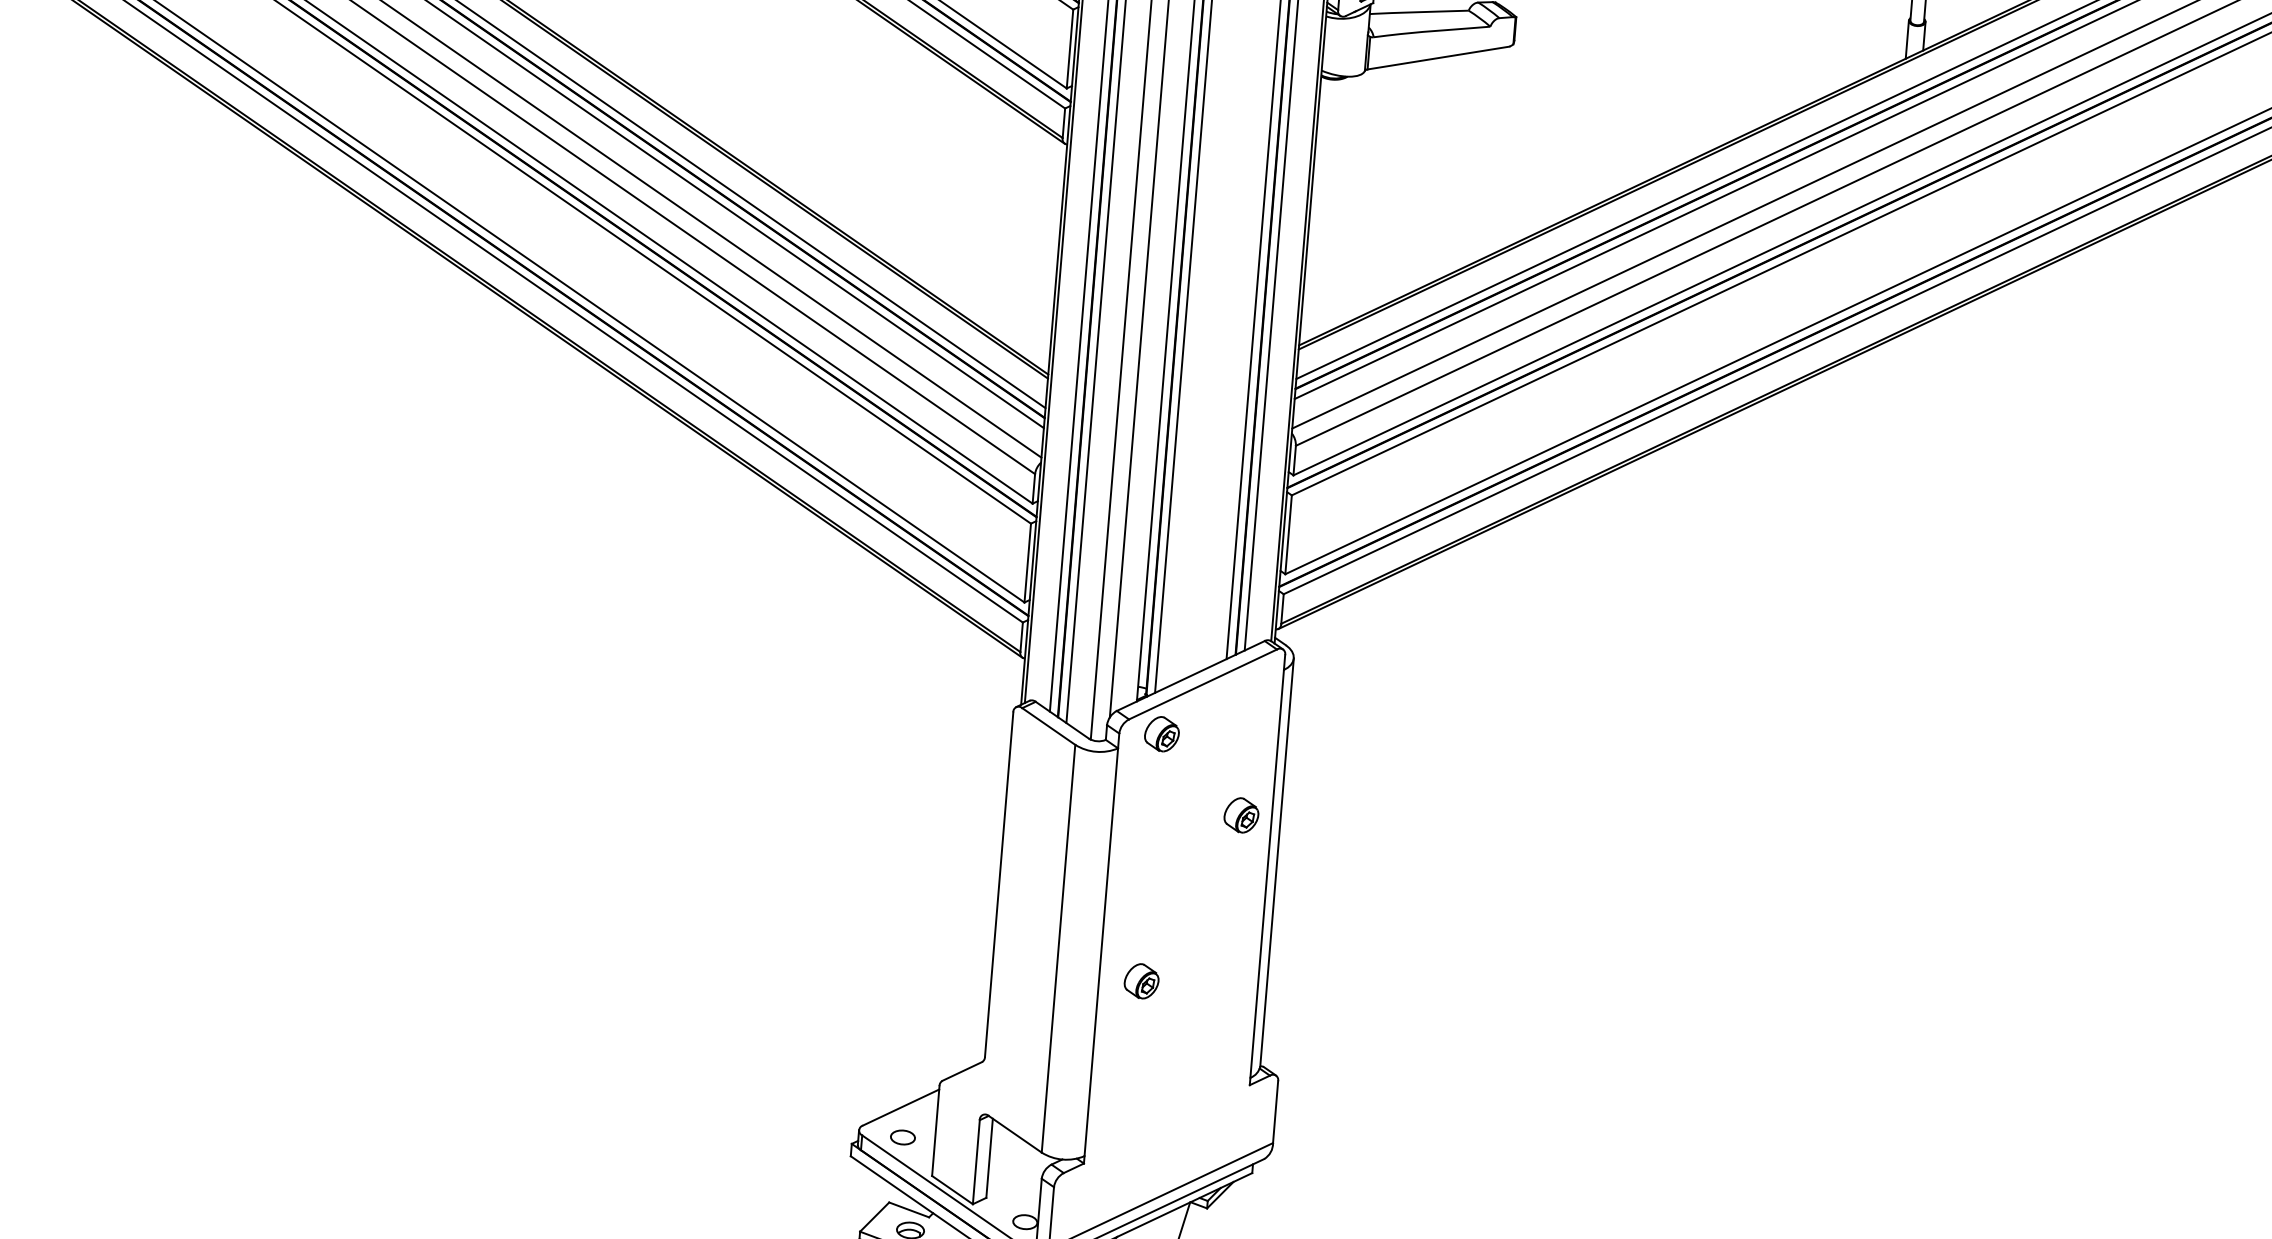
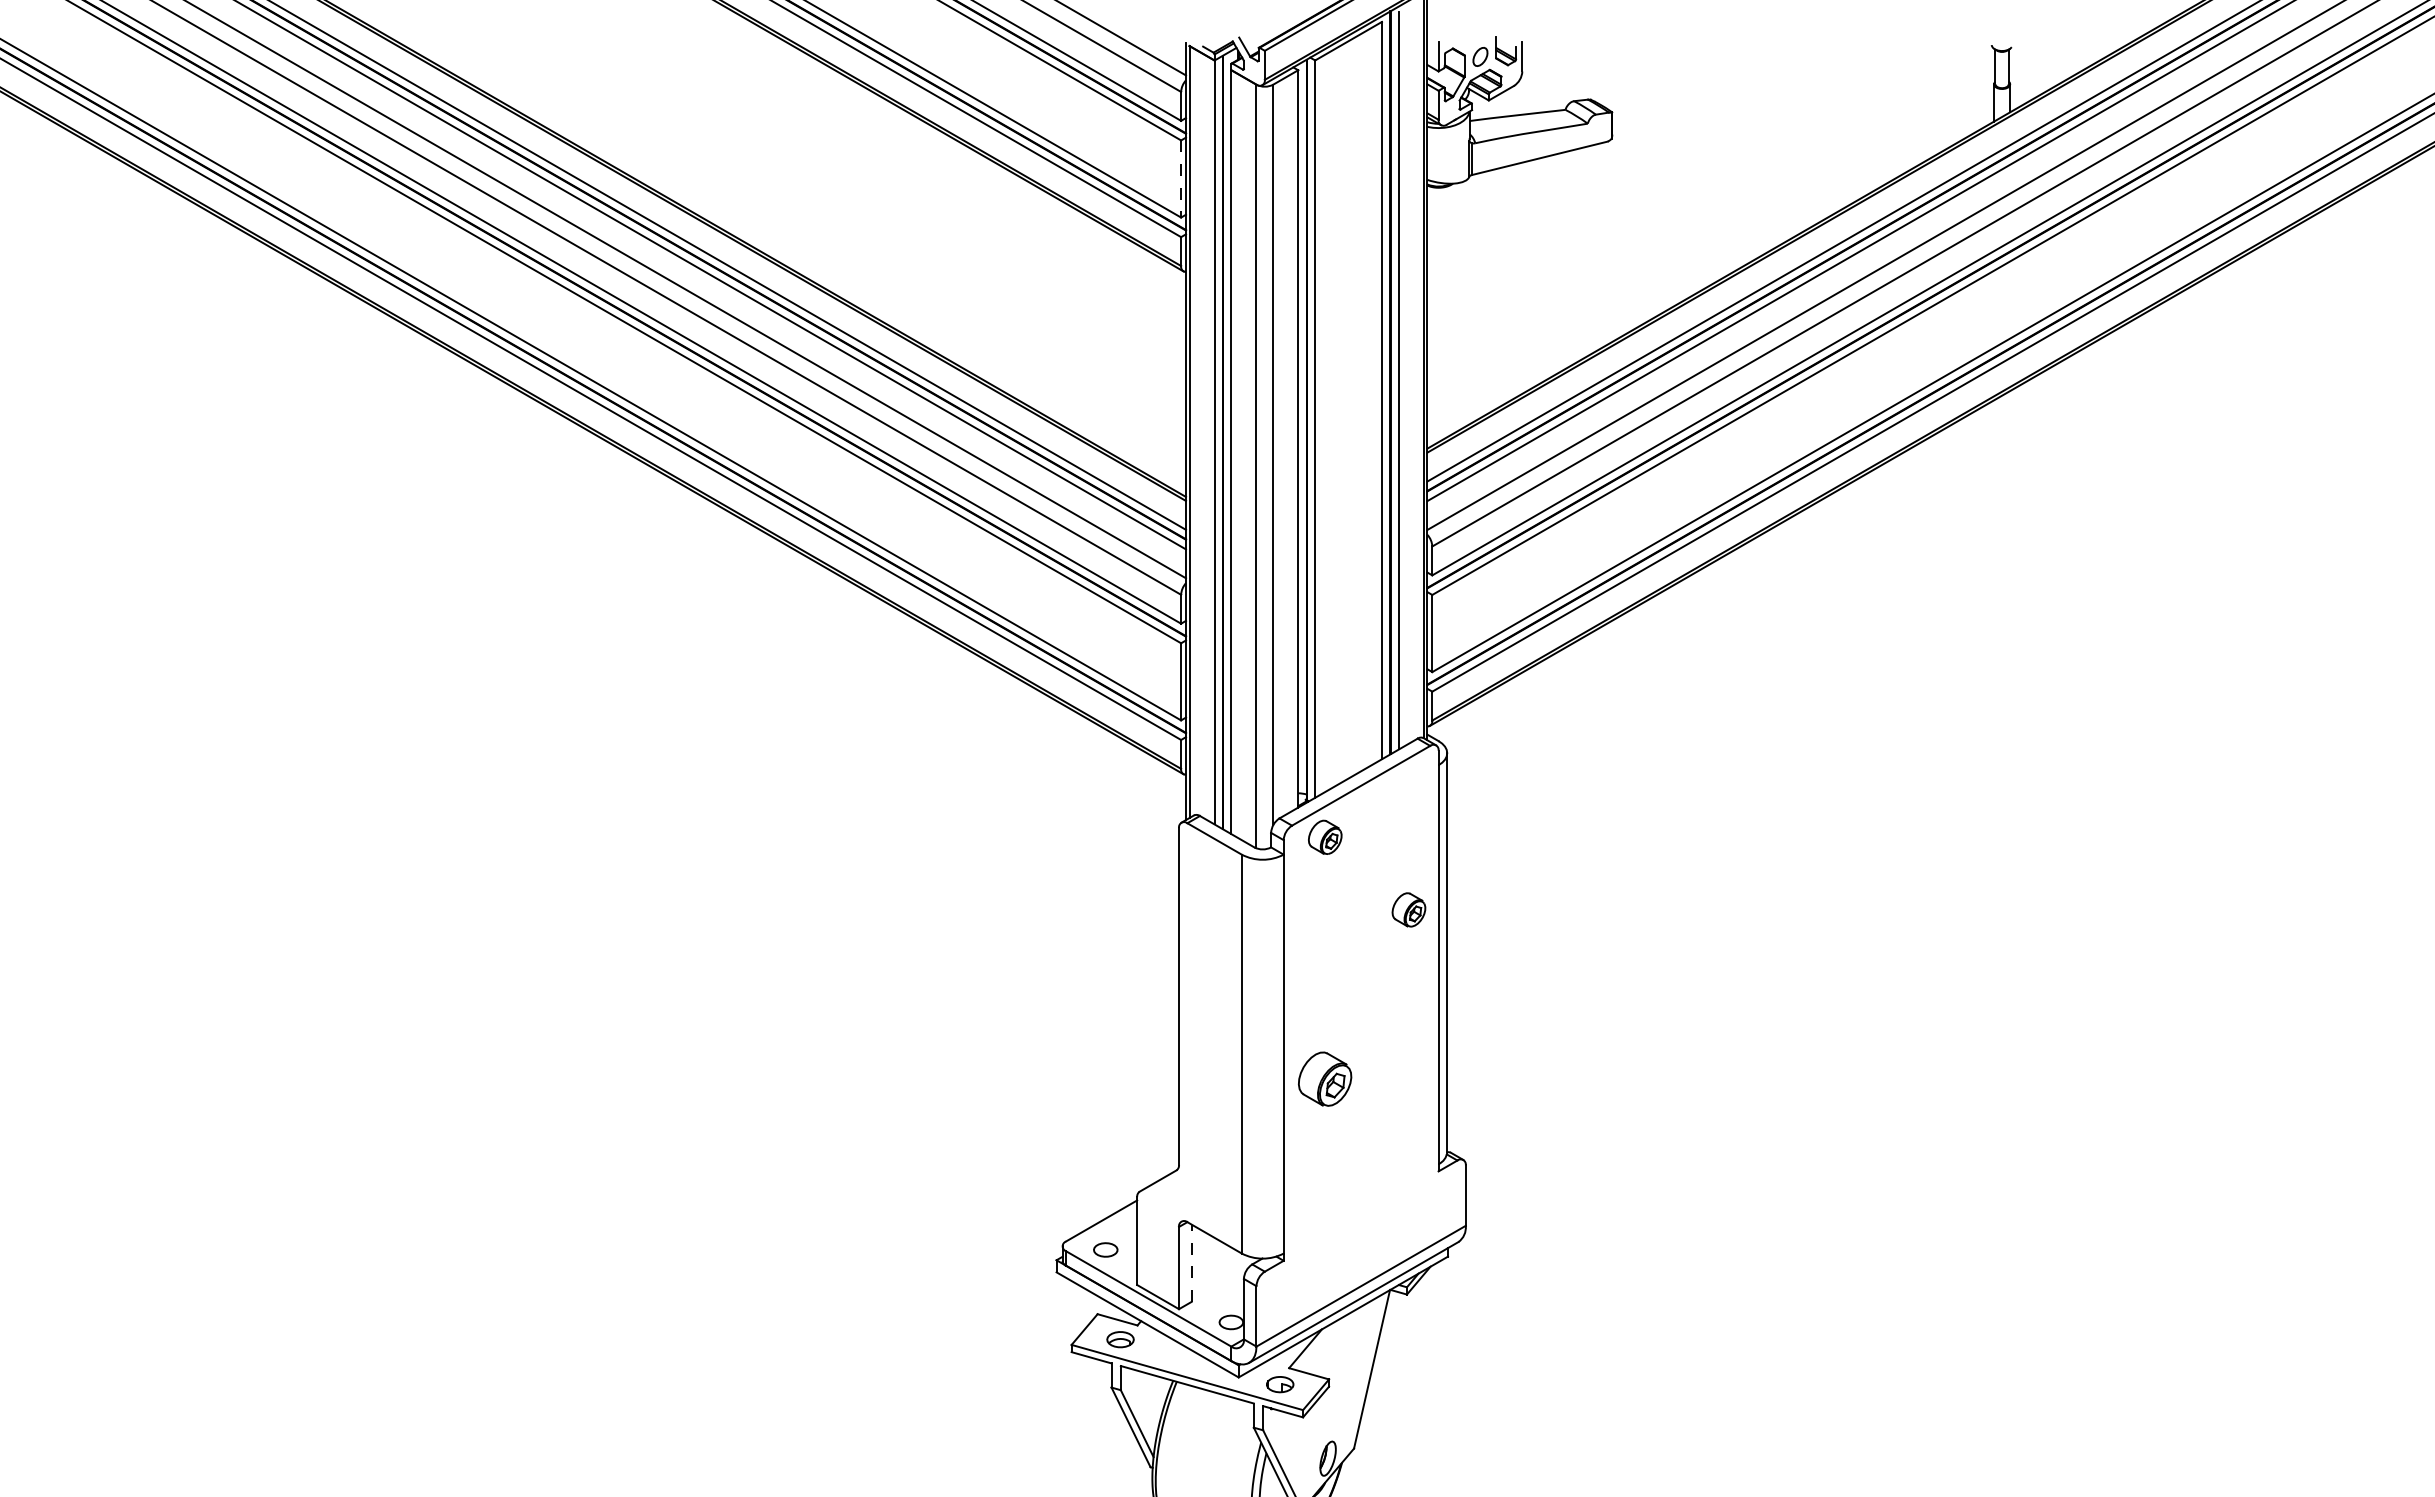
line: (1070, 49) -> (1181, 179), solid -> dashed
part: (1142, 980) -> (1325, 1078), size x1.6
line: (989, 1158) -> (1191, 1263), solid -> dashed

